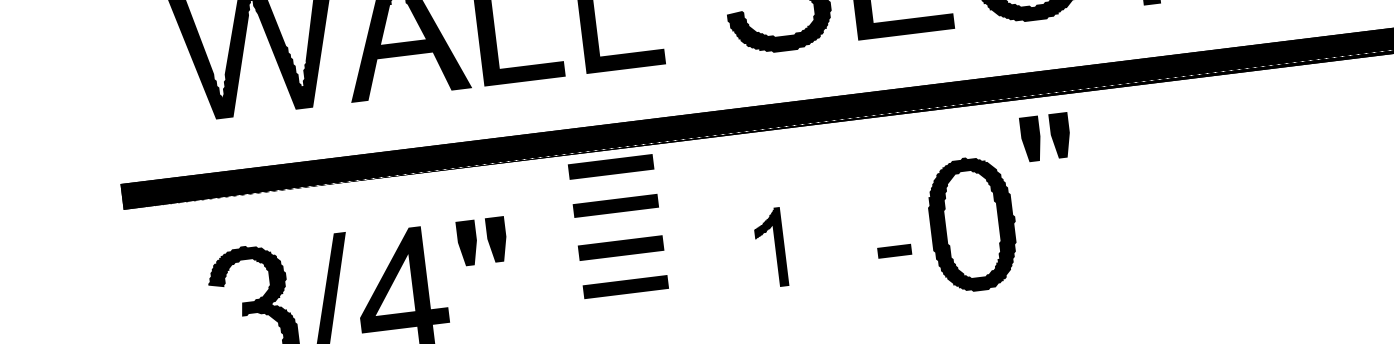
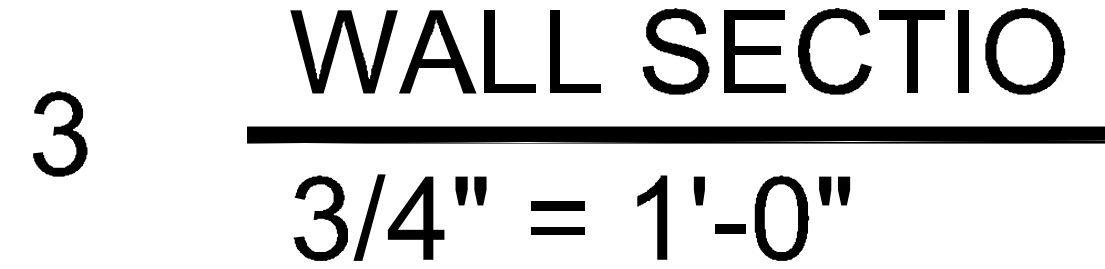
part: (1045, 136) -> (834, 190), moved
part: (611, 174) -> (557, 158), removed
fill: (837, 197) -> (698, 190), added
part: (770, 247) -> (652, 217), size x1.67
part: (894, 250) -> (730, 228), size x1.43

